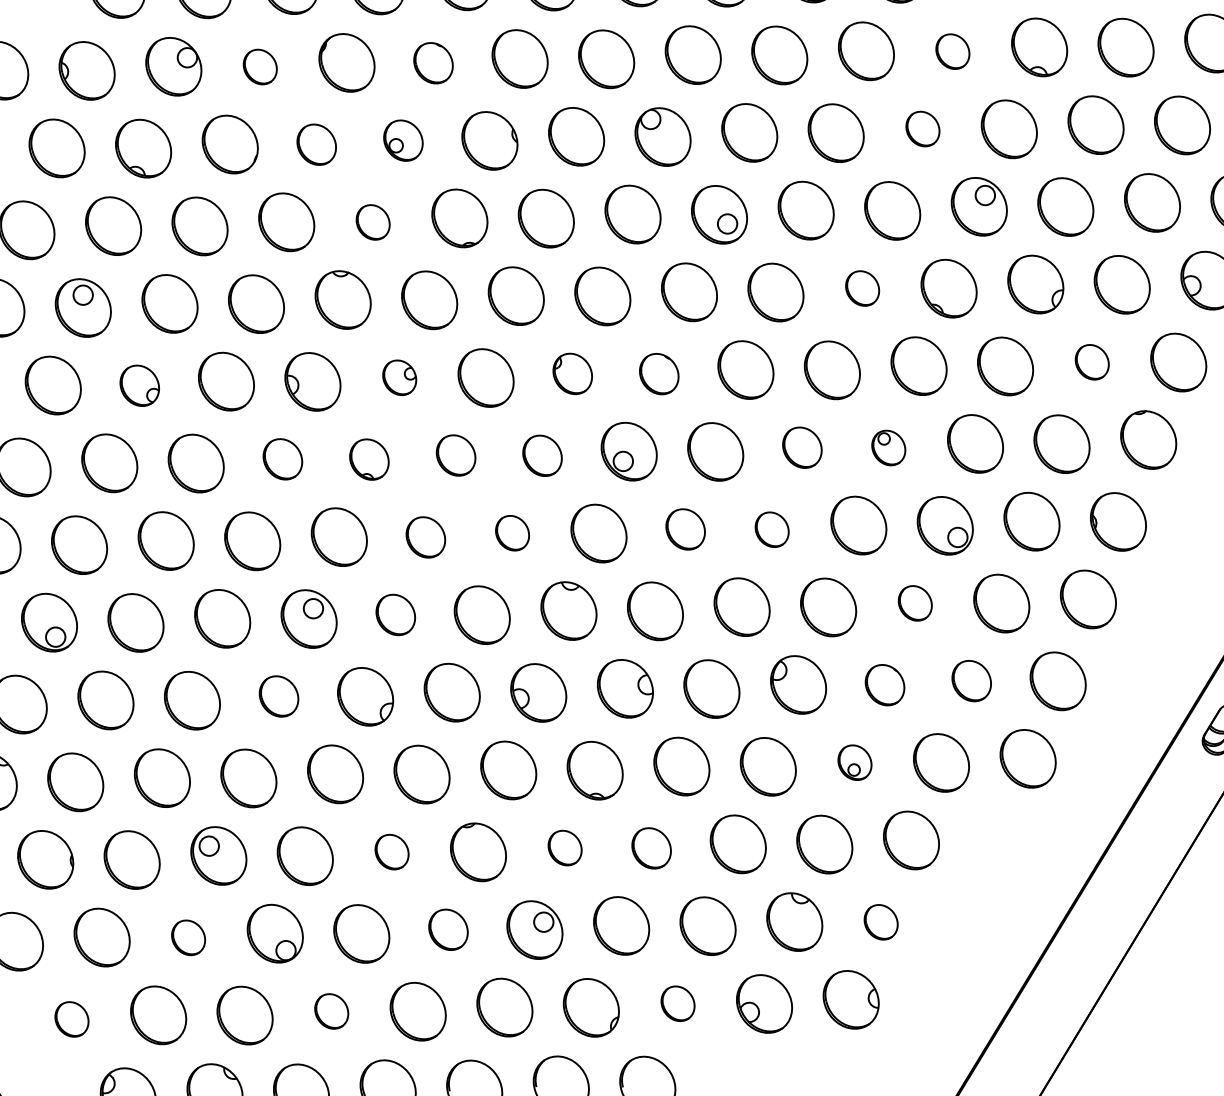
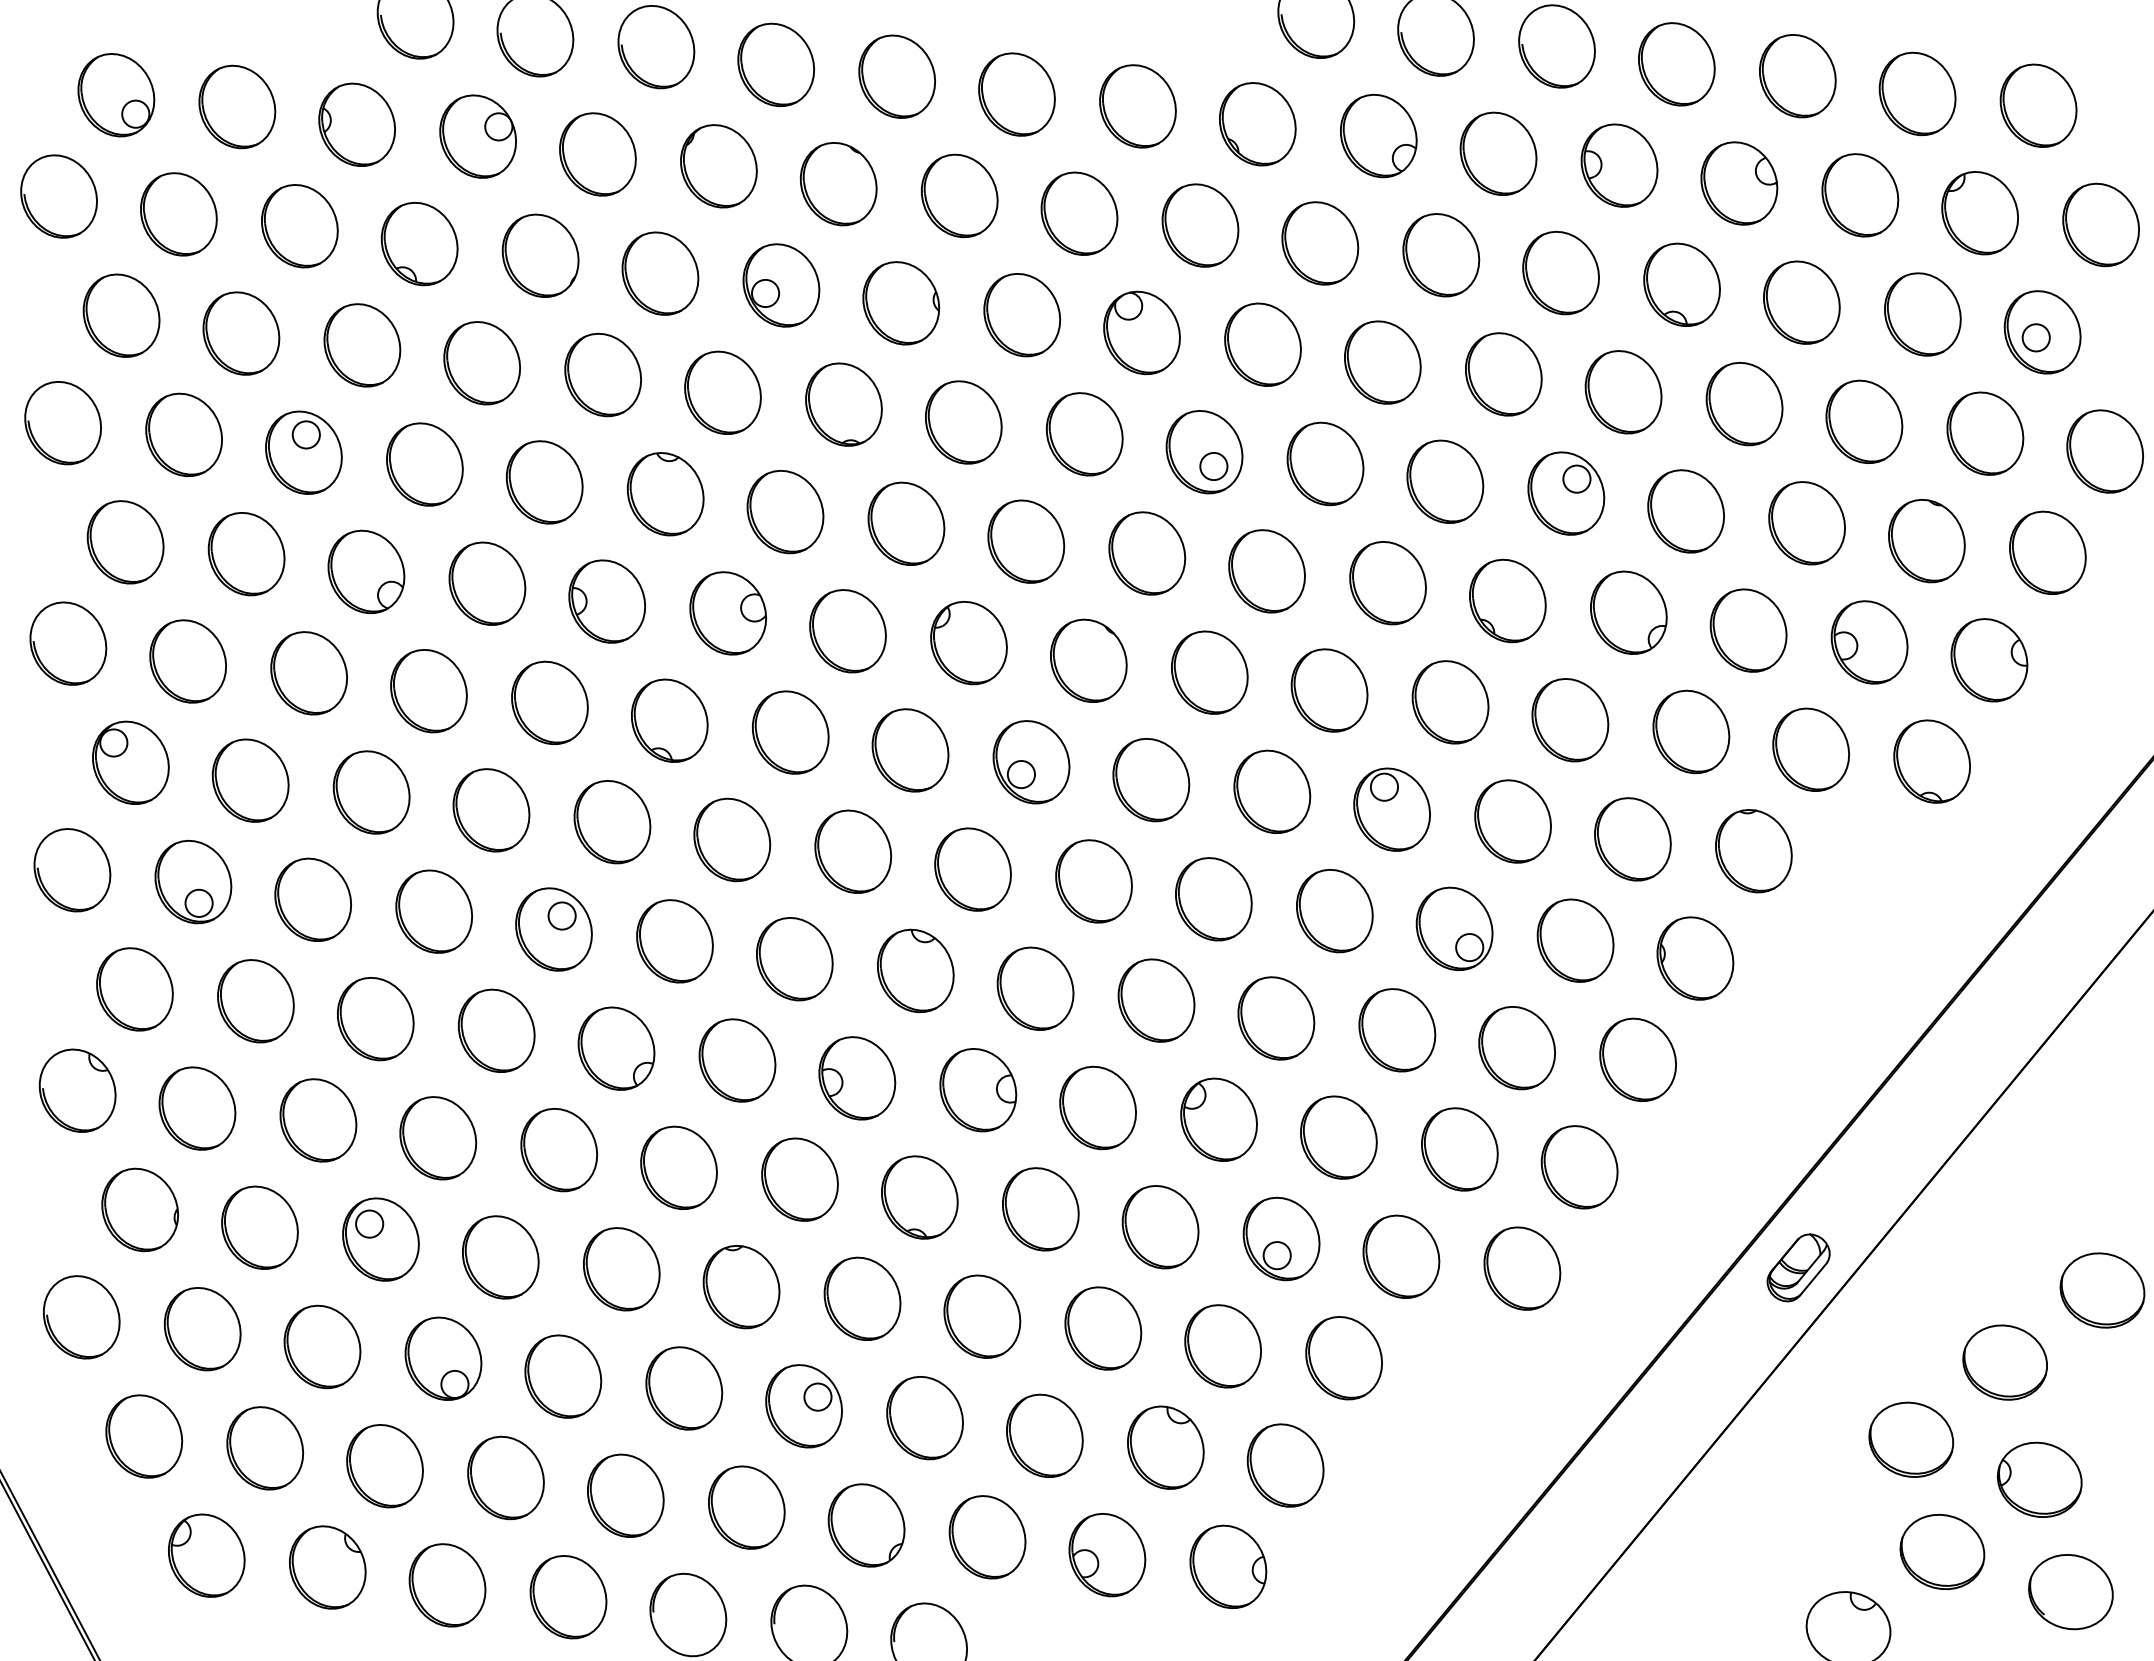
part: (952, 51) -> (1560, 273), size x1.67
part: (433, 63) -> (838, 184), size x1.43
part: (259, 67) -> (597, 154), size x1.67
part: (922, 129) -> (1503, 374), size x1.67
part: (403, 140) -> (781, 285), size x1.43
part: (316, 144) -> (660, 273), size x1.43
part: (372, 222) -> (722, 392), size x1.67
part: (862, 288) -> (1387, 583), size x1.67
part: (1092, 361) -> (1691, 731), size x1.67
part: (572, 373) -> (968, 642), size x1.43
part: (658, 373) -> (1088, 660), size x1.43
part: (399, 377) -> (728, 613), size x1.67
part: (139, 385) -> (366, 571), size x1.43
part: (802, 447) -> (1272, 791), size x1.43
part: (888, 447) -> (1391, 809), size x1.67
part: (455, 455) -> (790, 732), size x1.43
part: (542, 455) -> (910, 750), size x1.43
part: (282, 459) -> (549, 702), size x1.43
part: (369, 459) -> (669, 720), size x1.43
part: (685, 529) -> (1093, 881), size x1.43
part: (771, 529) -> (1213, 899), size x1.67
part: (512, 533) -> (853, 851), size x1.67
part: (425, 537) -> (732, 839), size x1.43
part: (915, 603) -> (1397, 1030), size x1.67
part: (395, 615) -> (674, 941), size x1.43
part: (971, 681) -> (1459, 1149), size x1.43
part: (884, 685) -> (1338, 1137), size x1.43
part: (278, 696) -> (496, 1030), size x1.43
part: (854, 762) -> (1281, 1238), size x1.67
part: (565, 847) -> (862, 1298), size x1.67
part: (651, 848) -> (982, 1316), size x1.43
part: (391, 852) -> (621, 1269), size x1.67
part: (881, 922) -> (1285, 1465), size x1.67
part: (448, 929) -> (684, 1388), size x1.43
part: (188, 937) -> (322, 1346), size x1.67
part: (678, 1003) -> (987, 1537), size x1.67
part: (331, 1011) -> (505, 1477), size x1.67
part: (72, 1019) -> (144, 1436), size x1.67

